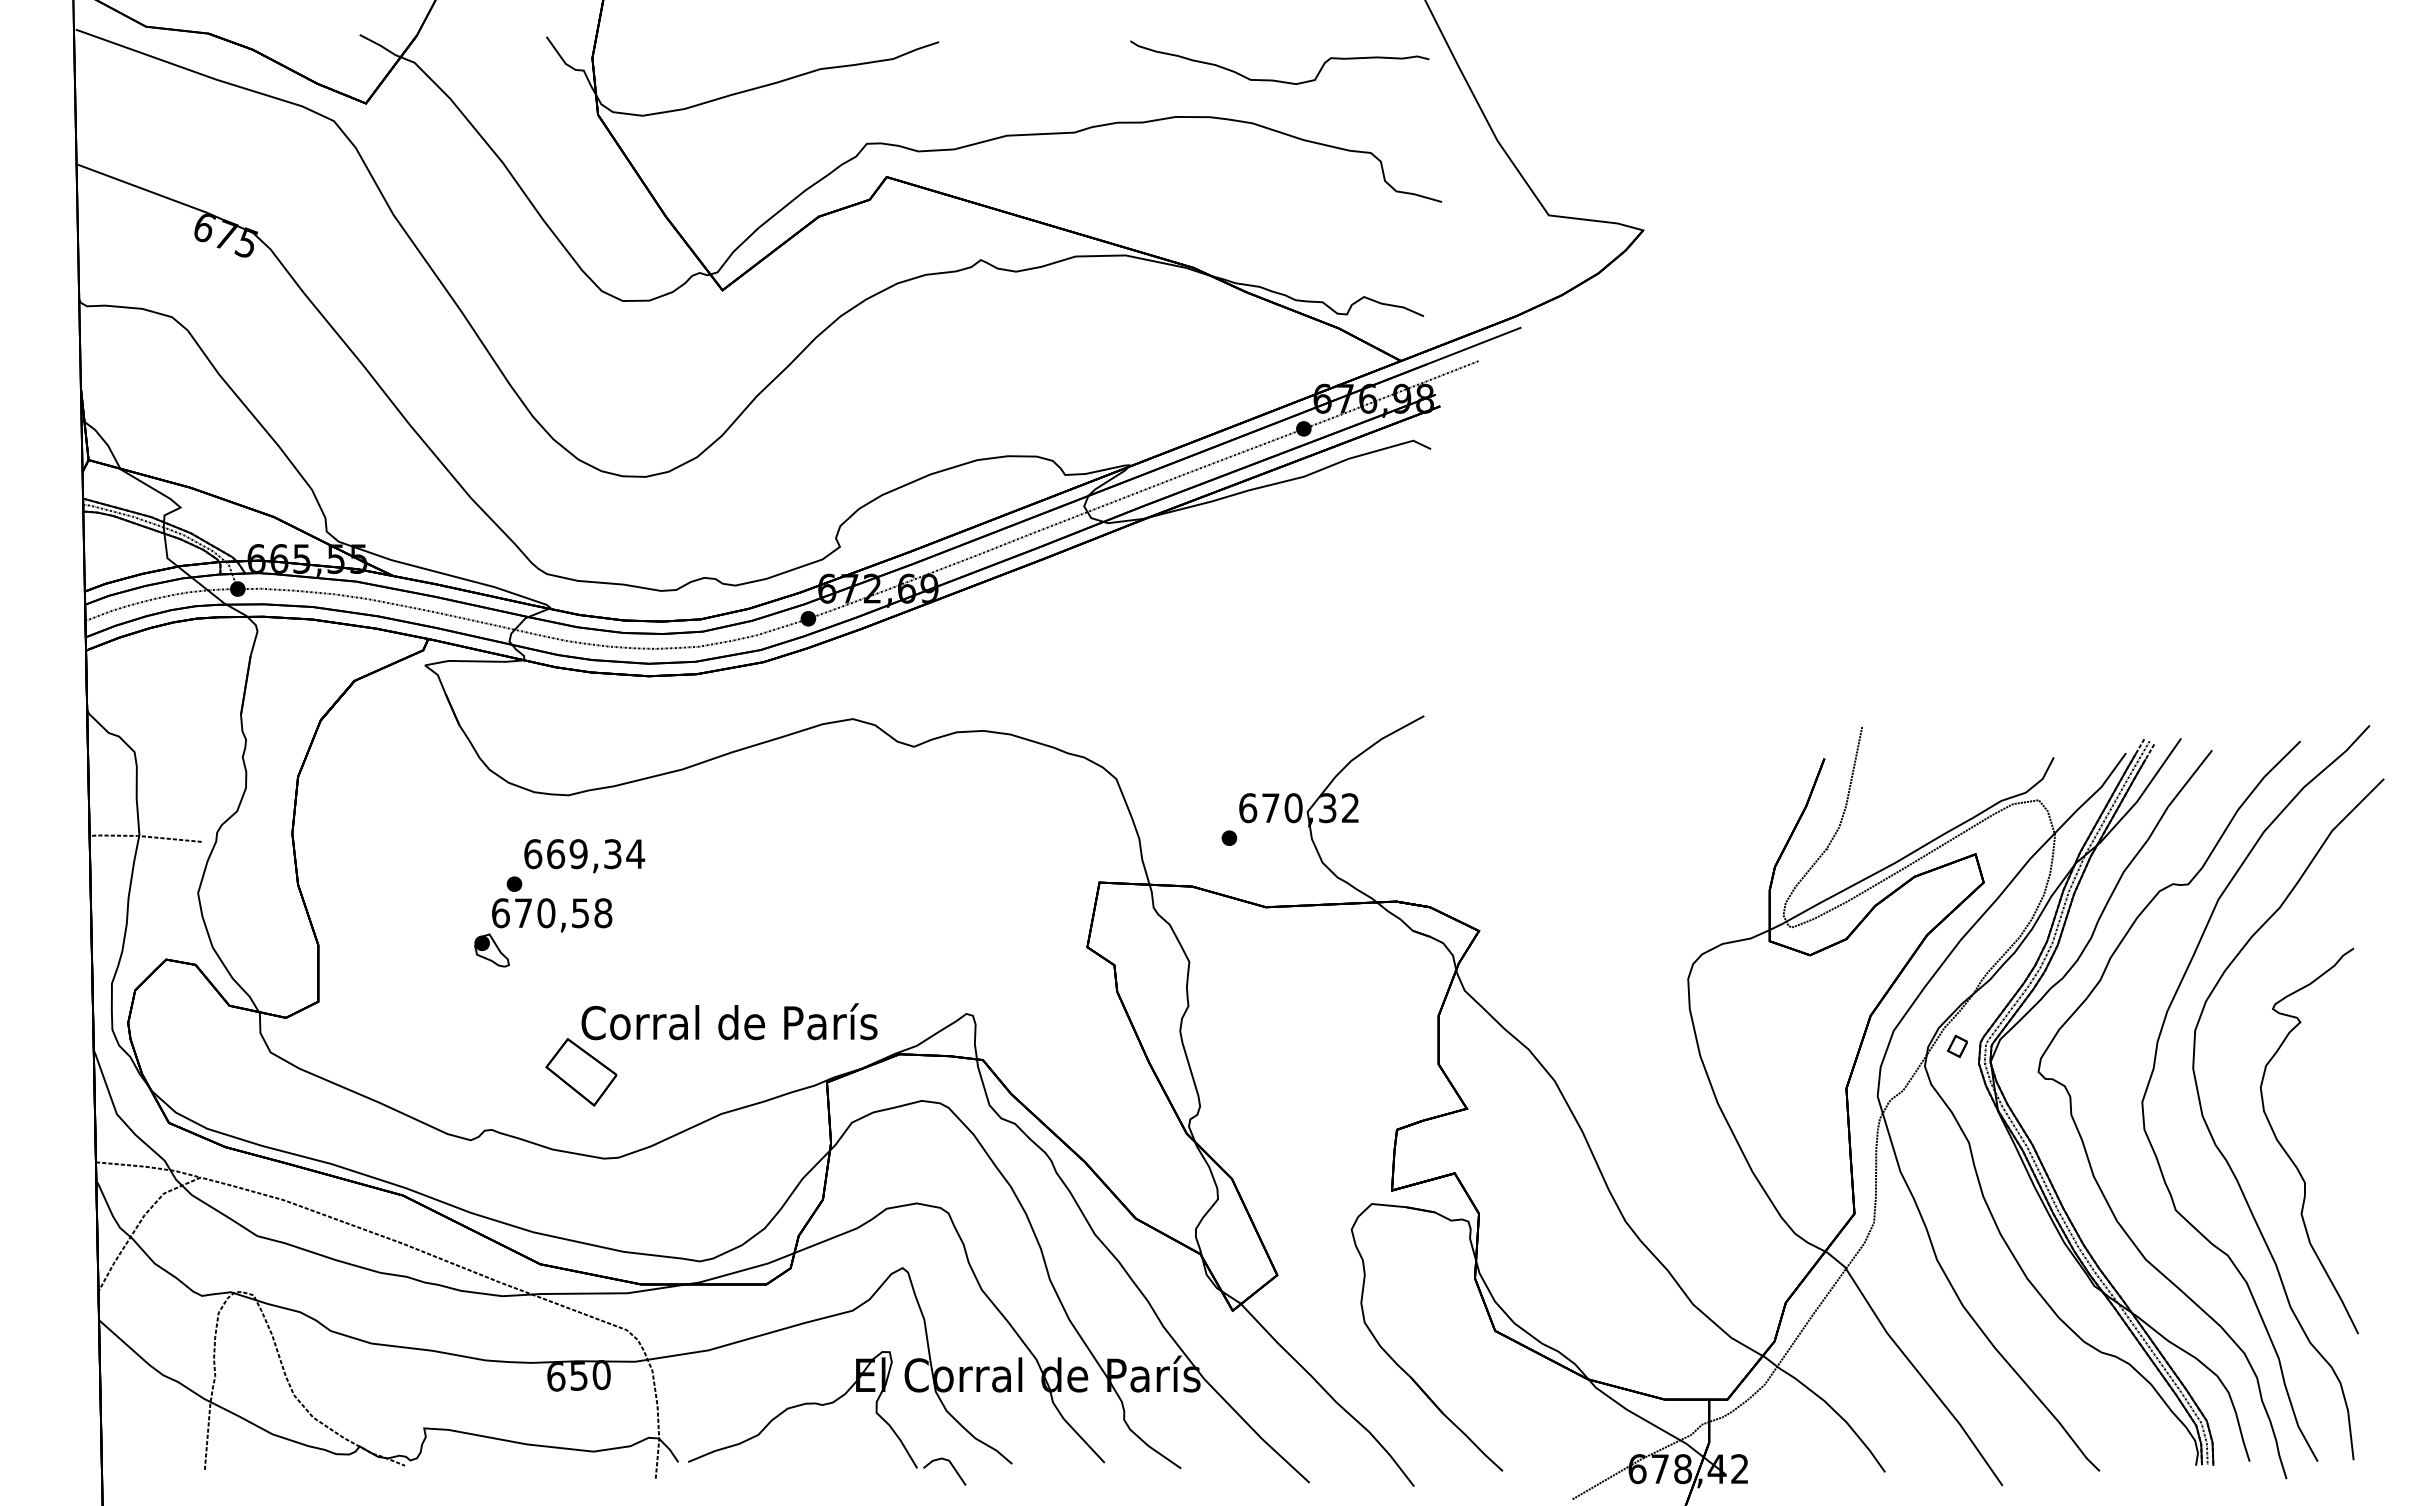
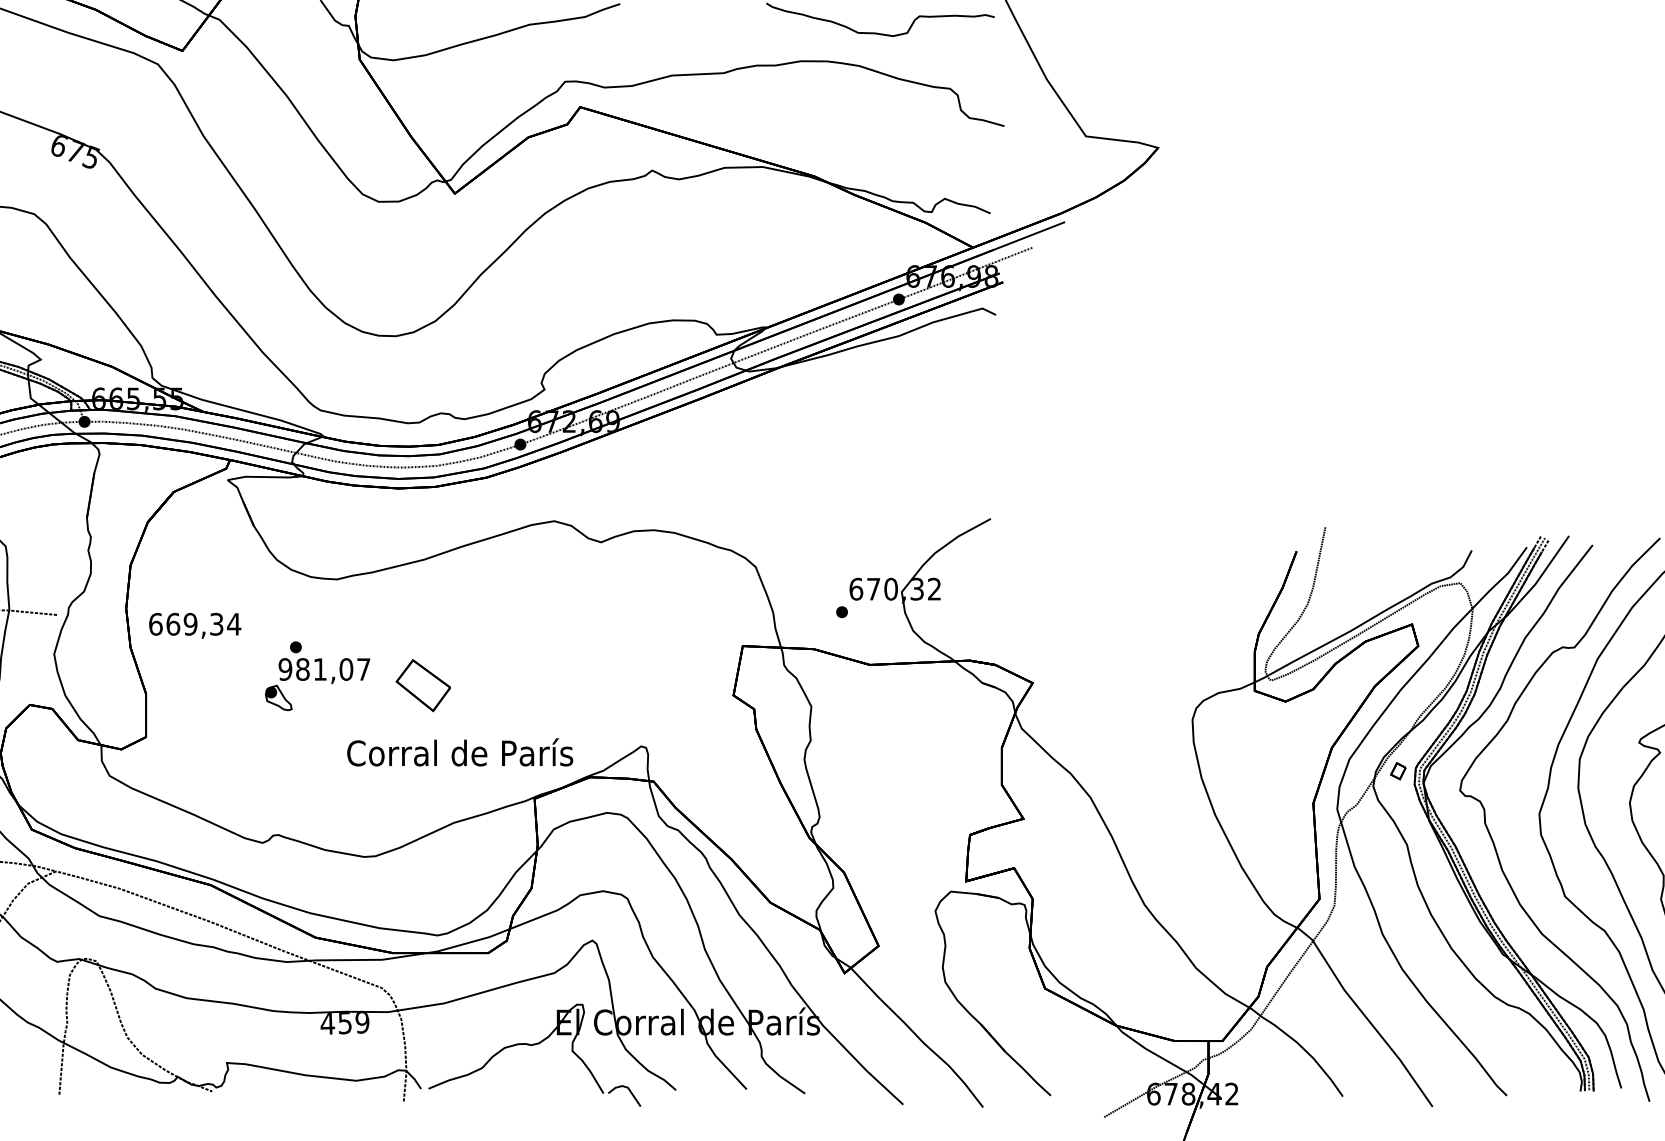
text: (584, 856) -> (195, 626), moved
text: (551, 913) -> (324, 669), 670,58 -> 981,07
part: (581, 1072) -> (423, 685), moved
text: (578, 1376) -> (344, 1023), 650 -> 459

